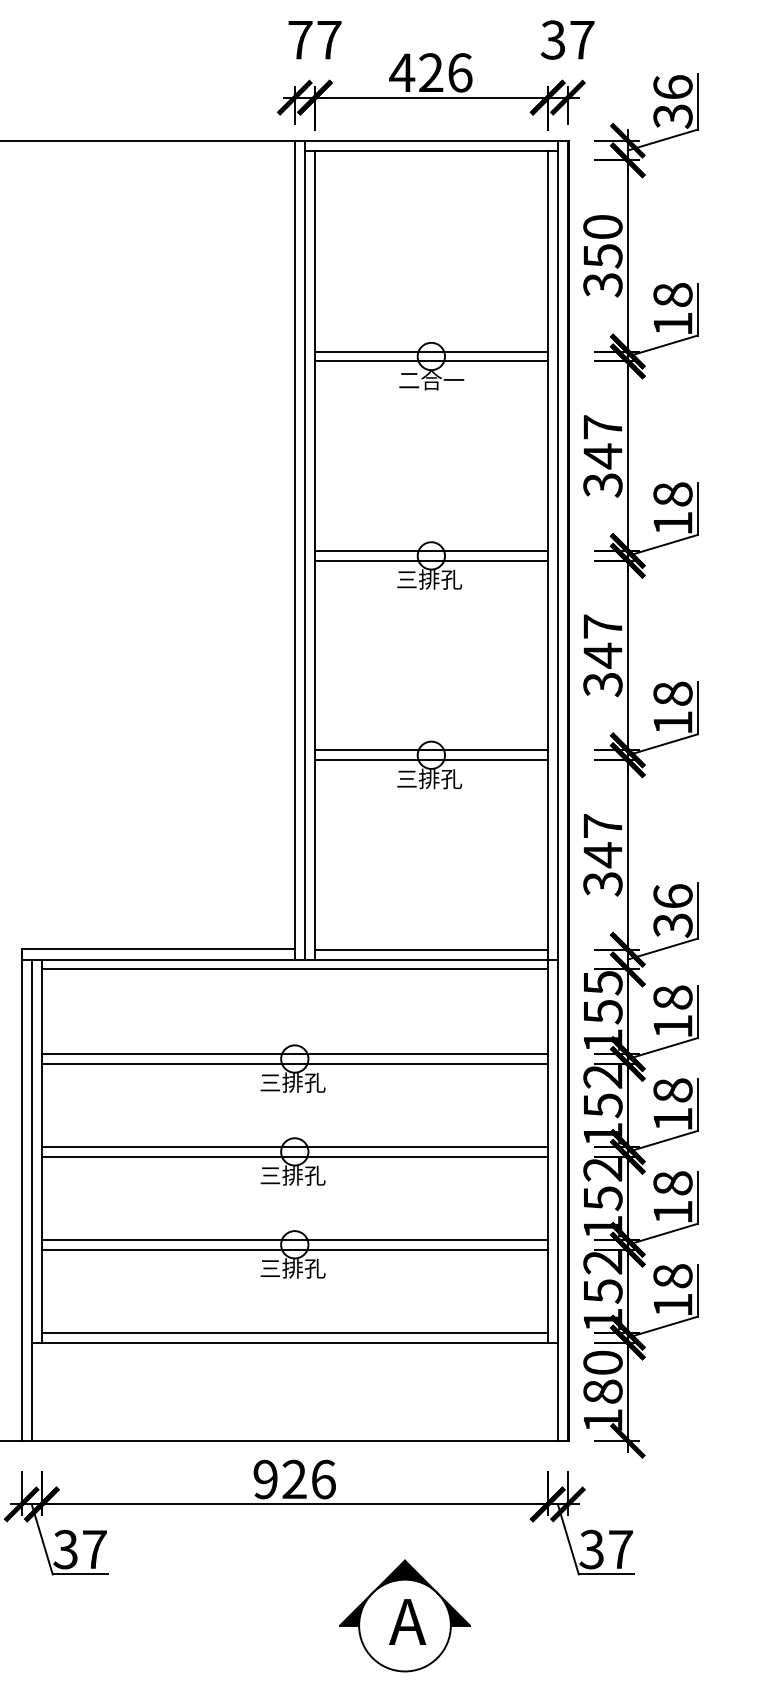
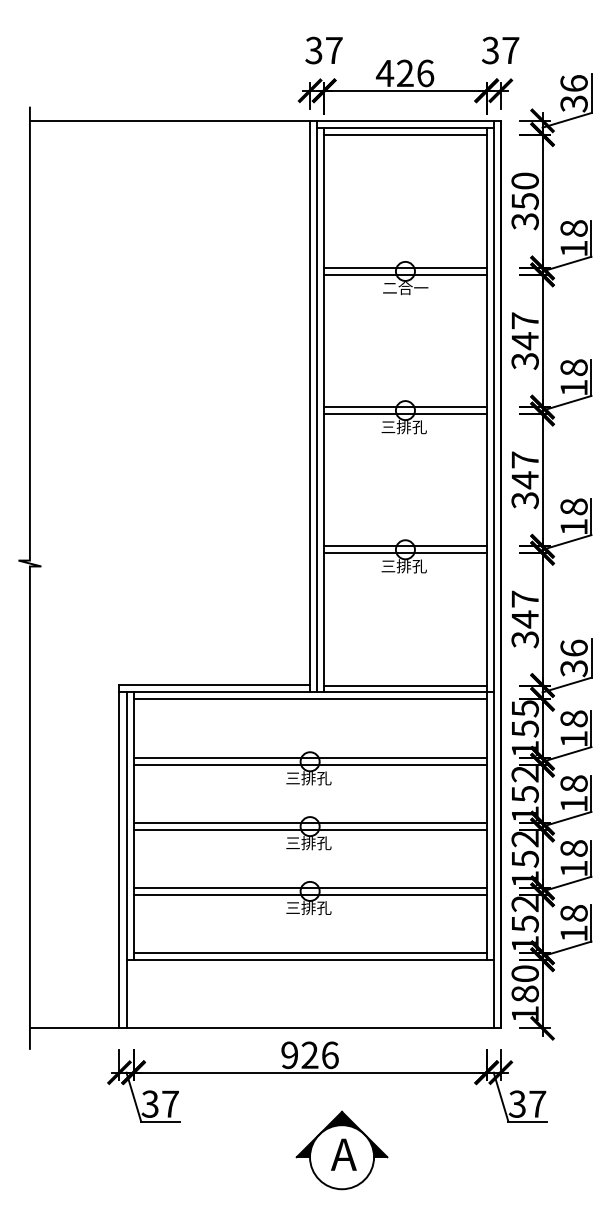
text: (299, 39) -> (313, 50), 77 -> 37
line: (431, 160) -> (405, 134), added
part: (404, 1615) -> (341, 1150), moved

